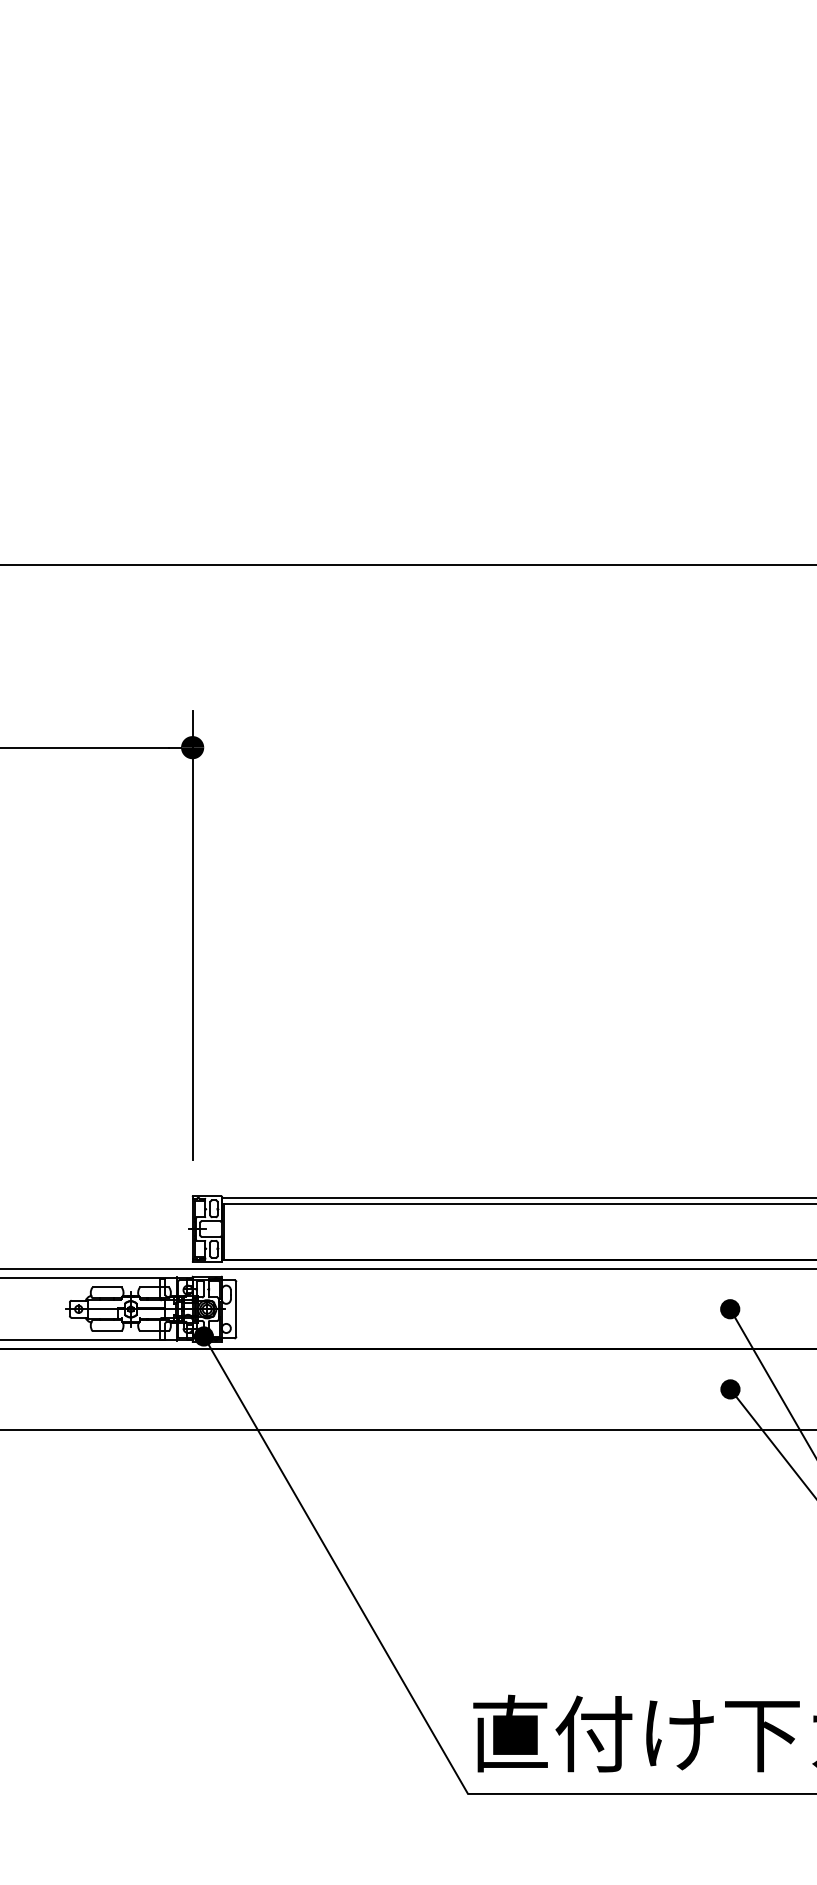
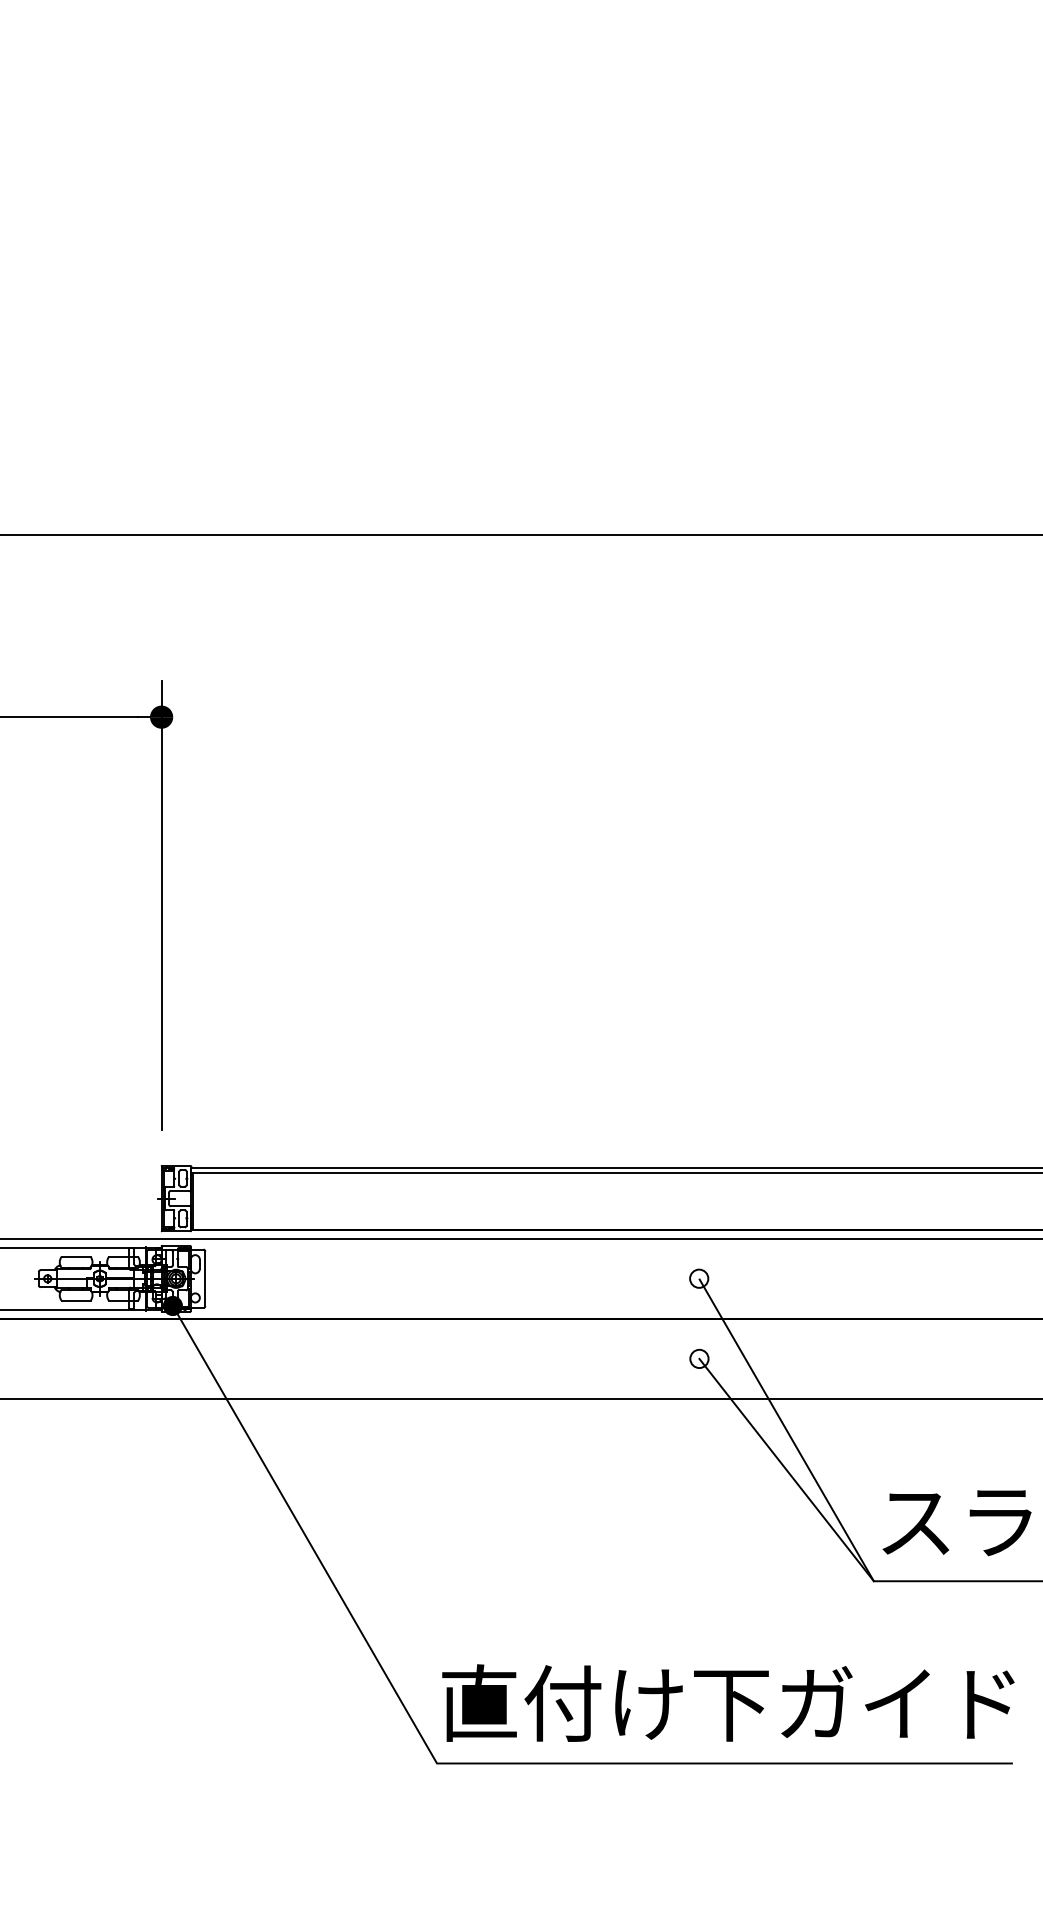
fill: (730, 1308) -> (699, 1278), removed
fill: (730, 1388) -> (699, 1358), removed

